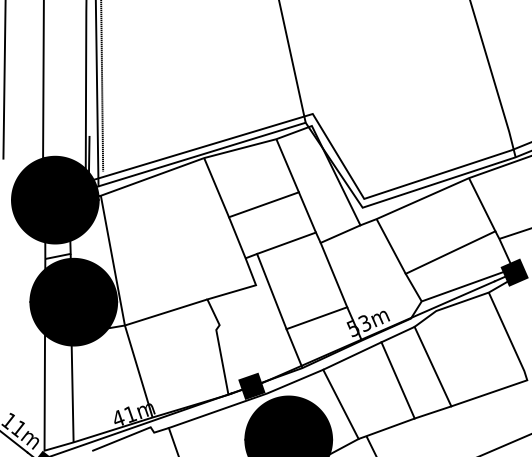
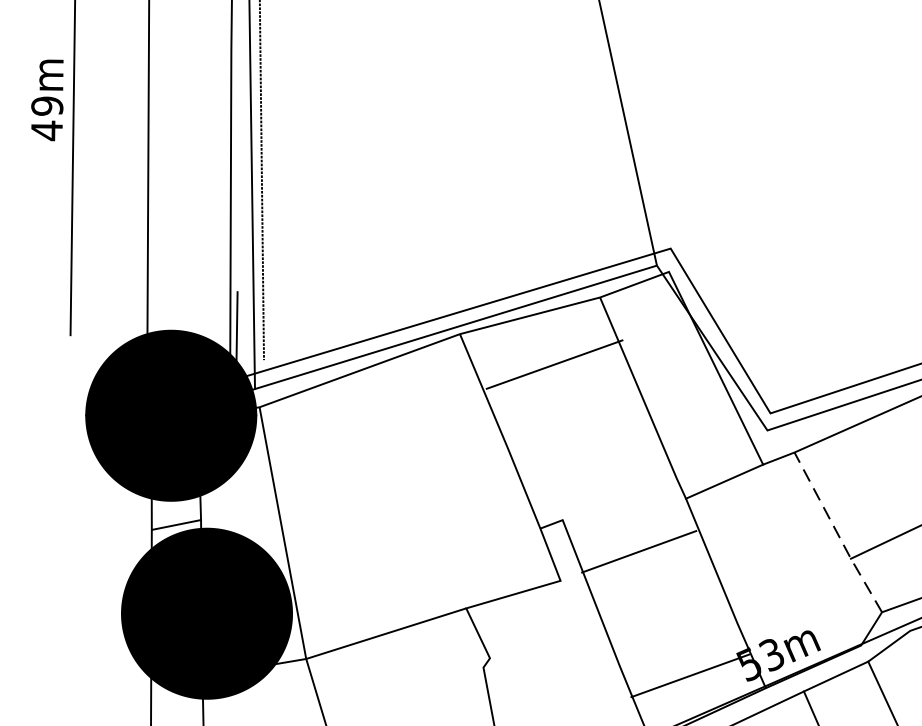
line: (263, 204) -> (553, 364), moved
line: (286, 242) -> (639, 550), moved
line: (398, 260) -> (836, 532), solid -> dashed
line: (316, 318) -> (689, 676), moved

